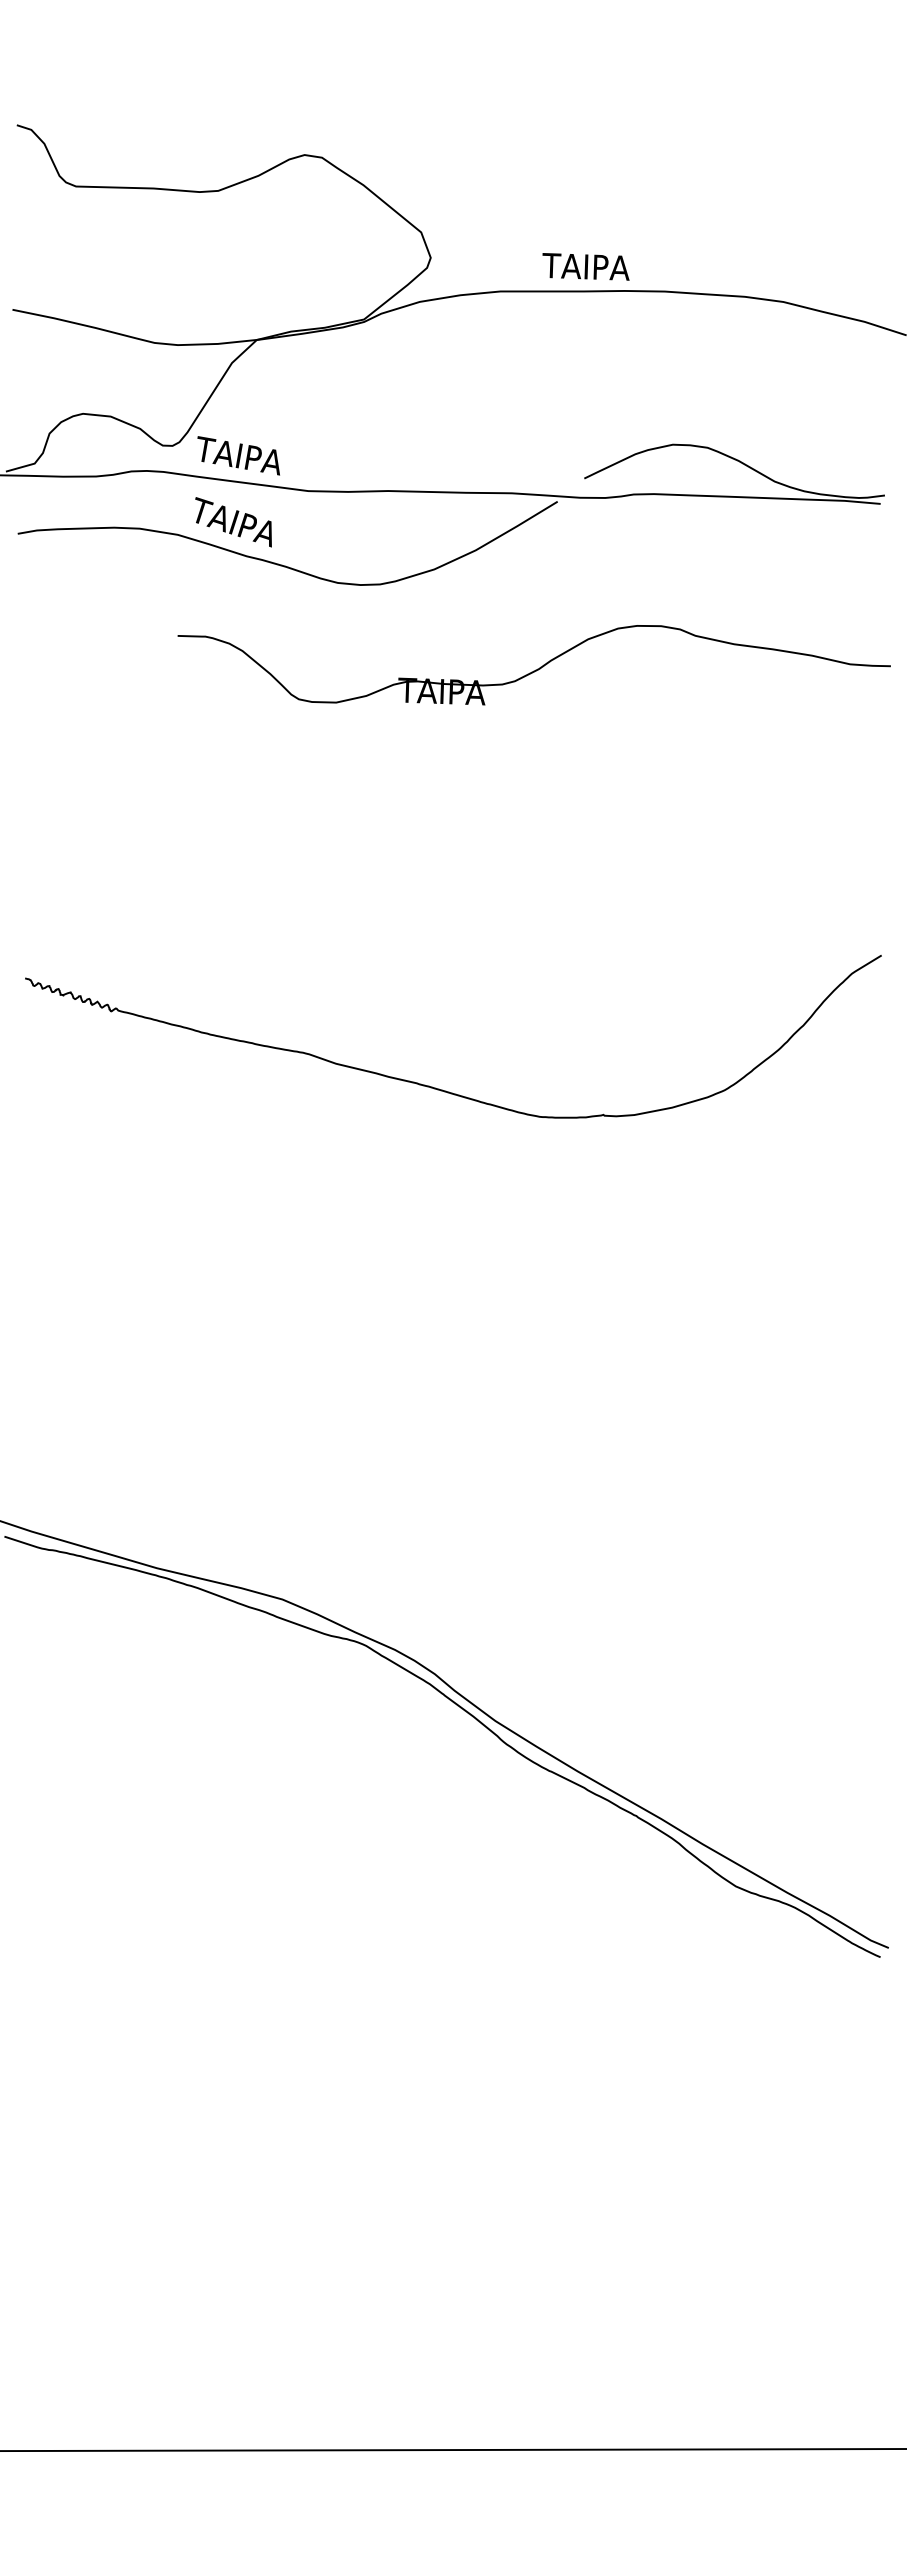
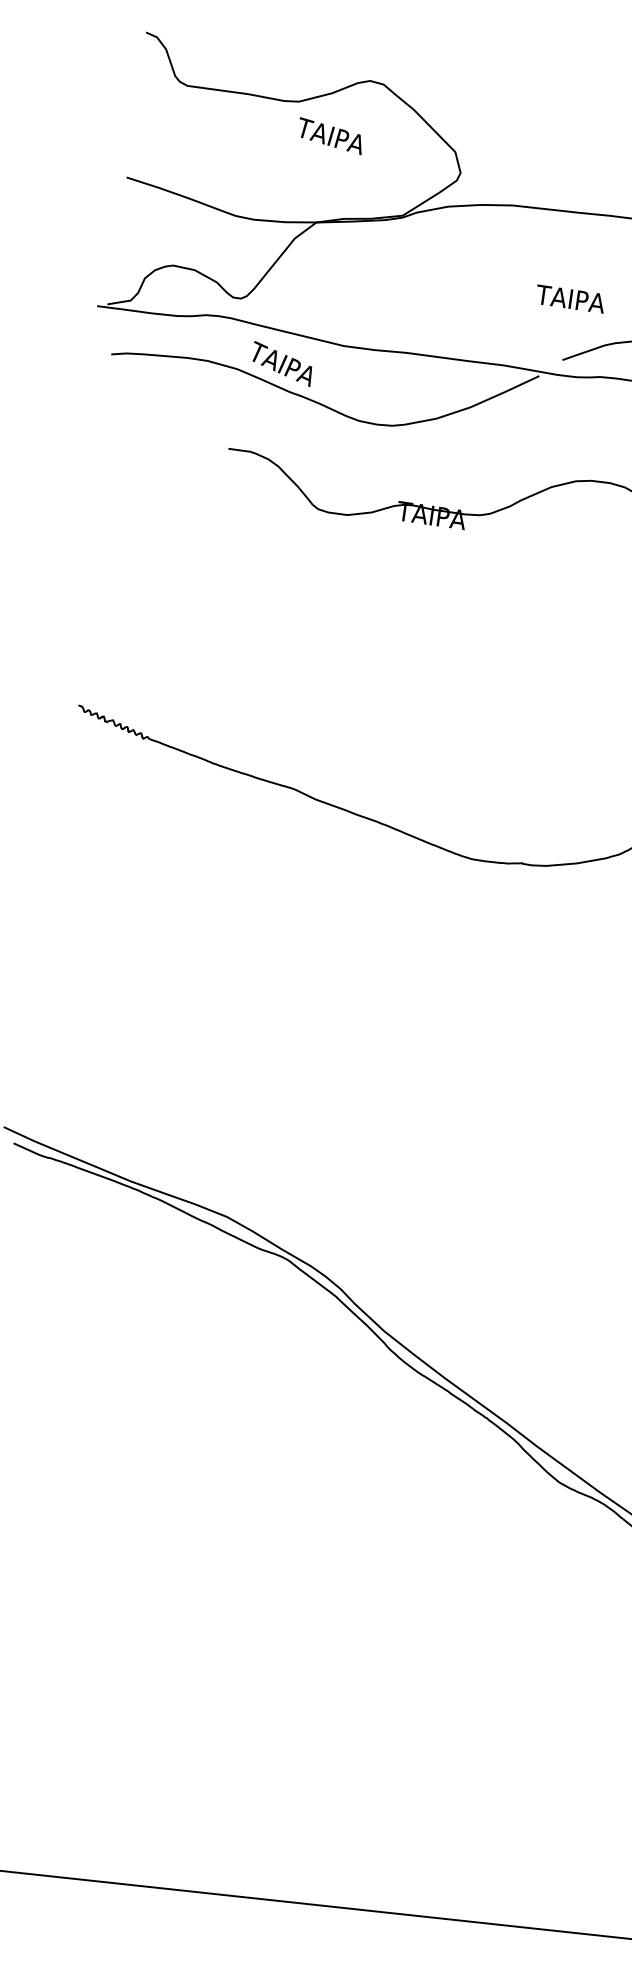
text: (585, 266) -> (570, 298), moved
text: (238, 455) -> (330, 135), moved

